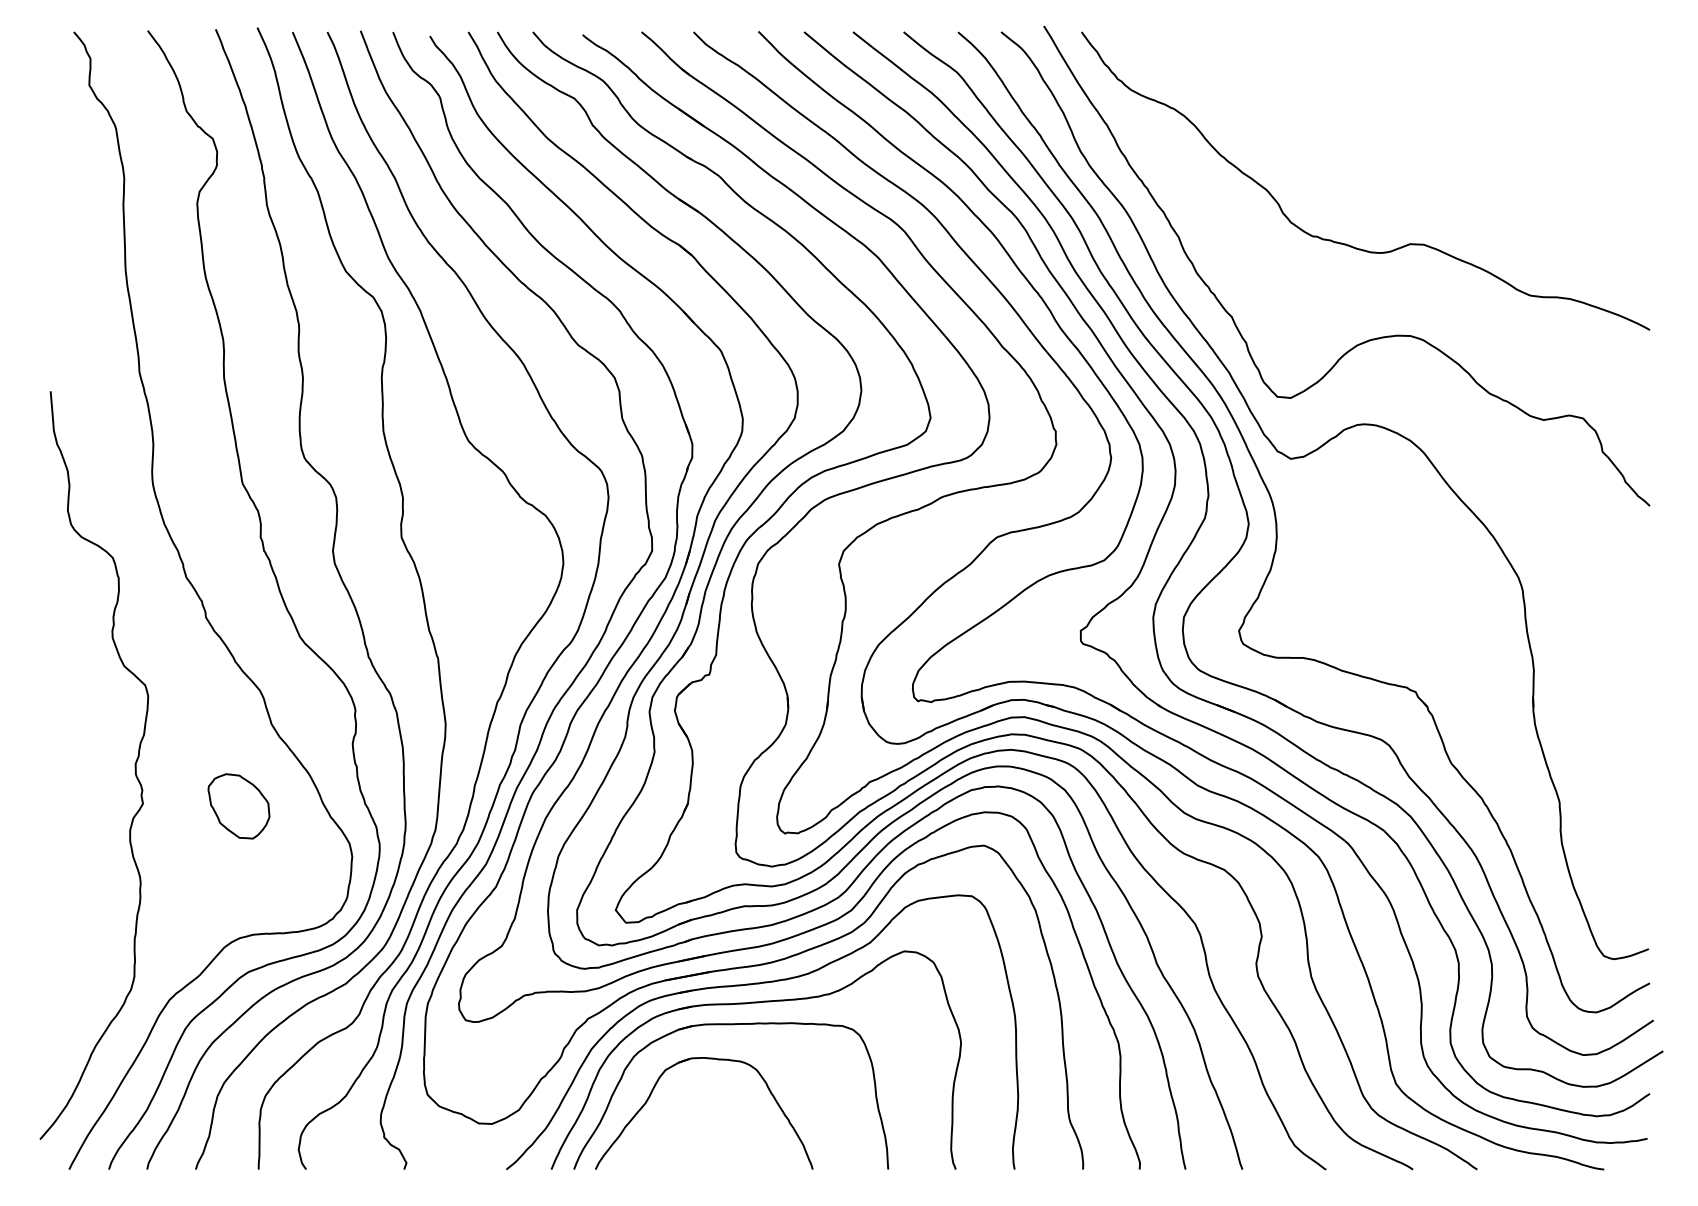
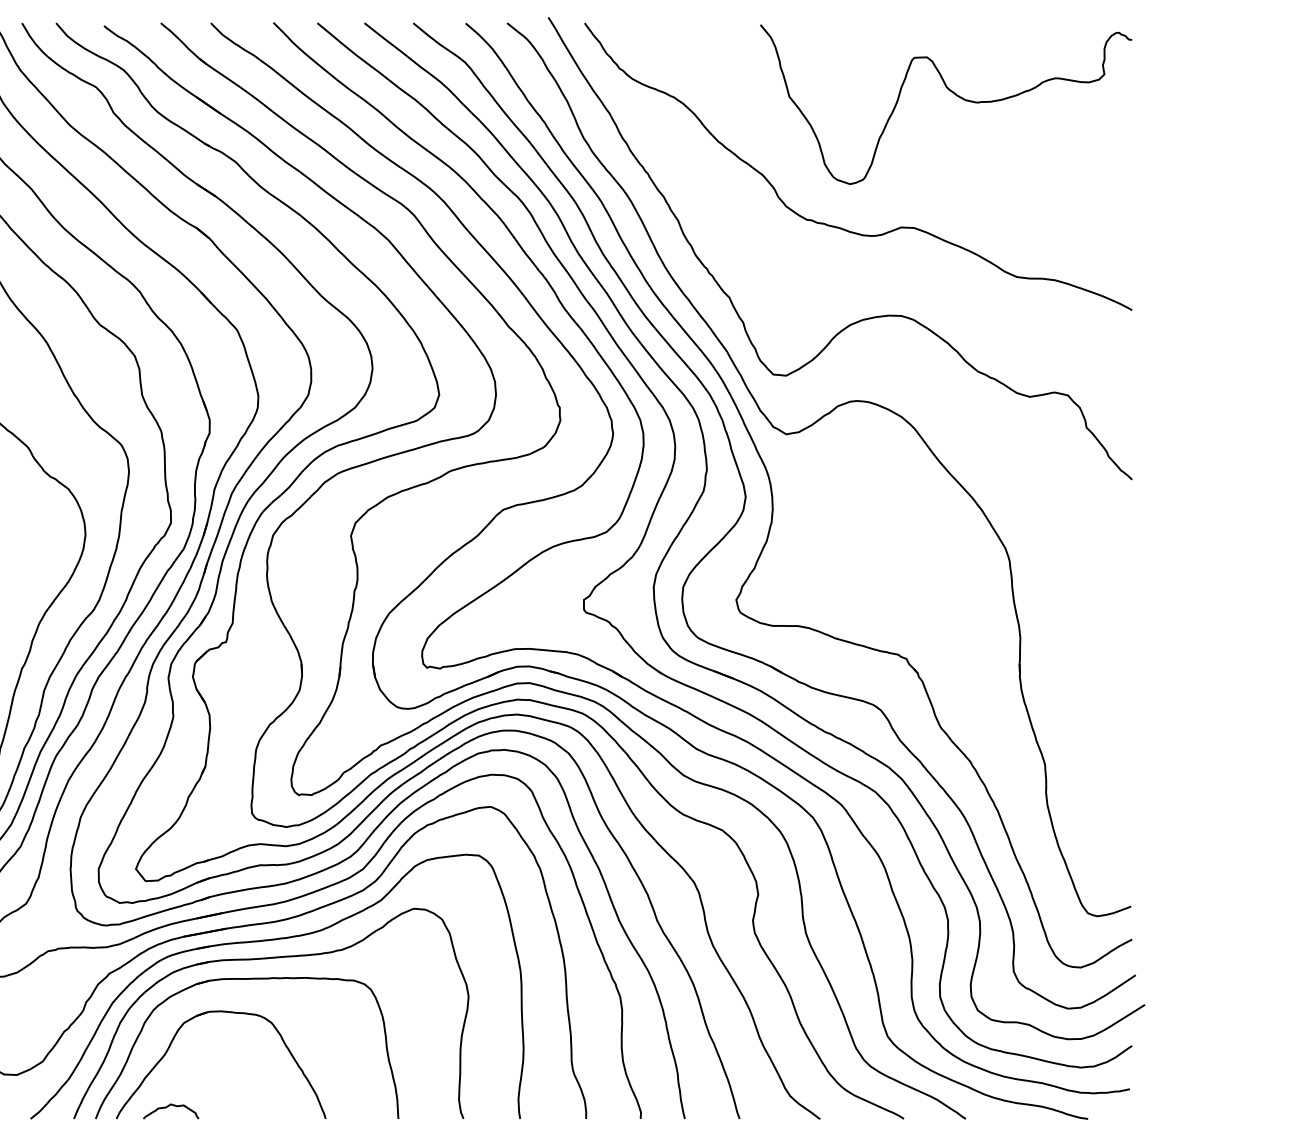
curve: (1465, 106) -> (954, 94), added
curve: (649, 1157) -> (168, 1107), added

